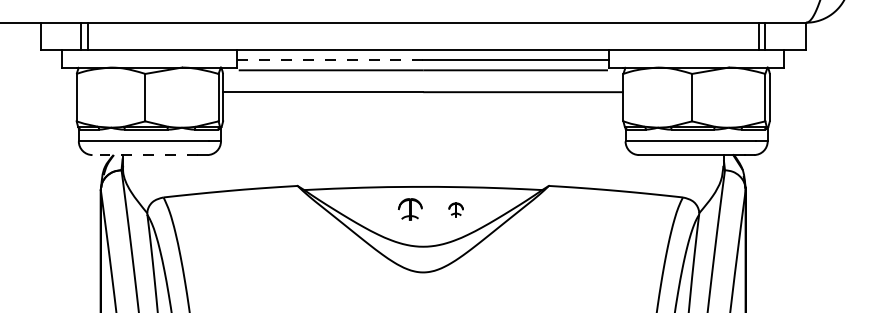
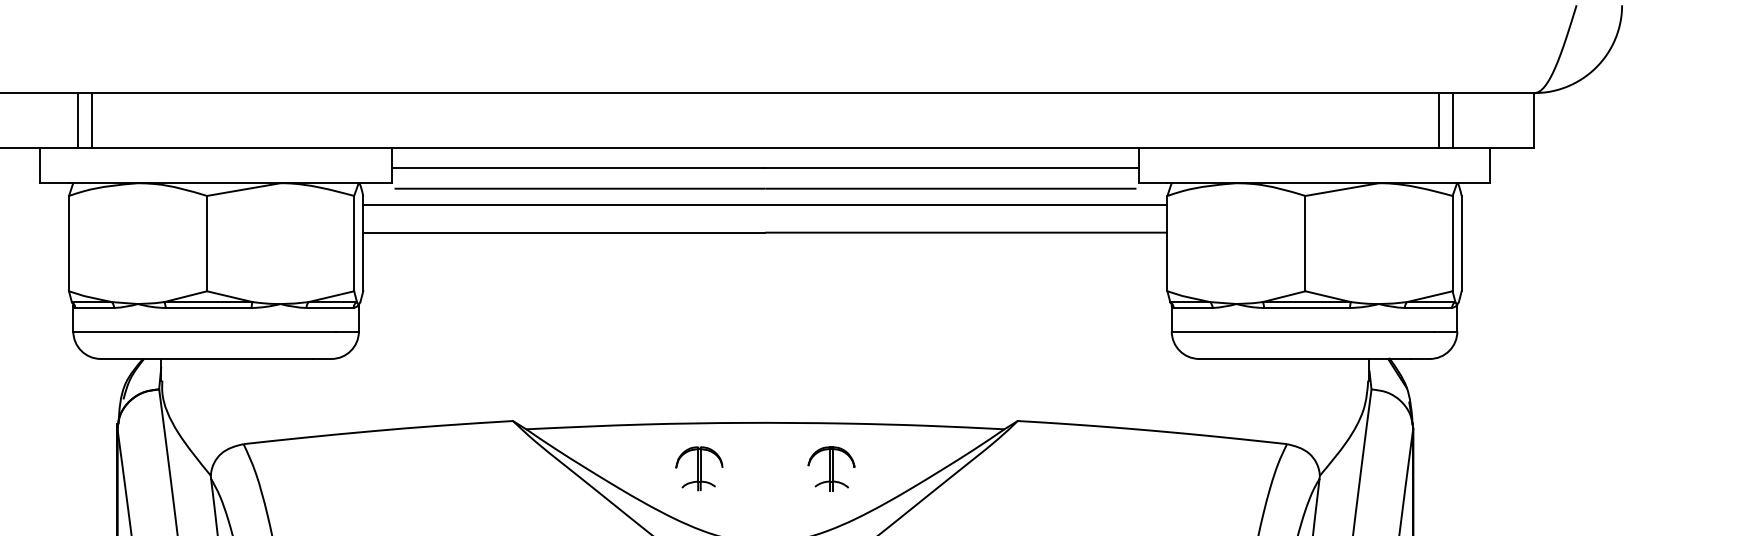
line: (330, 59) -> (578, 166), dashed -> solid
line: (423, 78) -> (765, 205), added
line: (145, 155) -> (207, 359), dashed -> solid
part: (410, 209) -> (699, 468), moved
part: (455, 209) -> (830, 468), size x1.67

